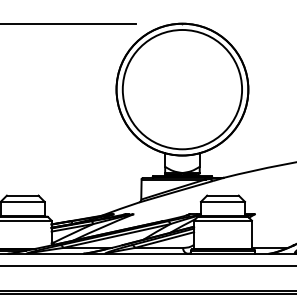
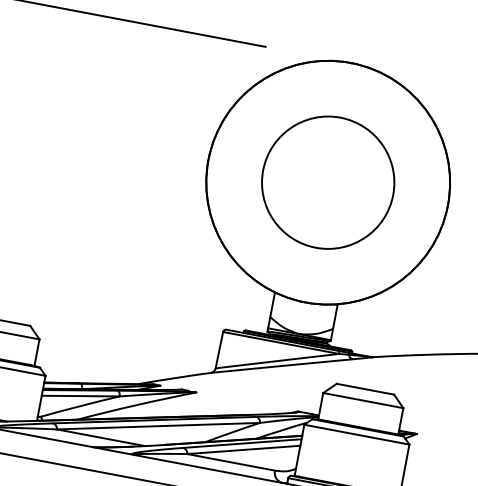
circle: (182, 89) -> (328, 182), size x0.6

